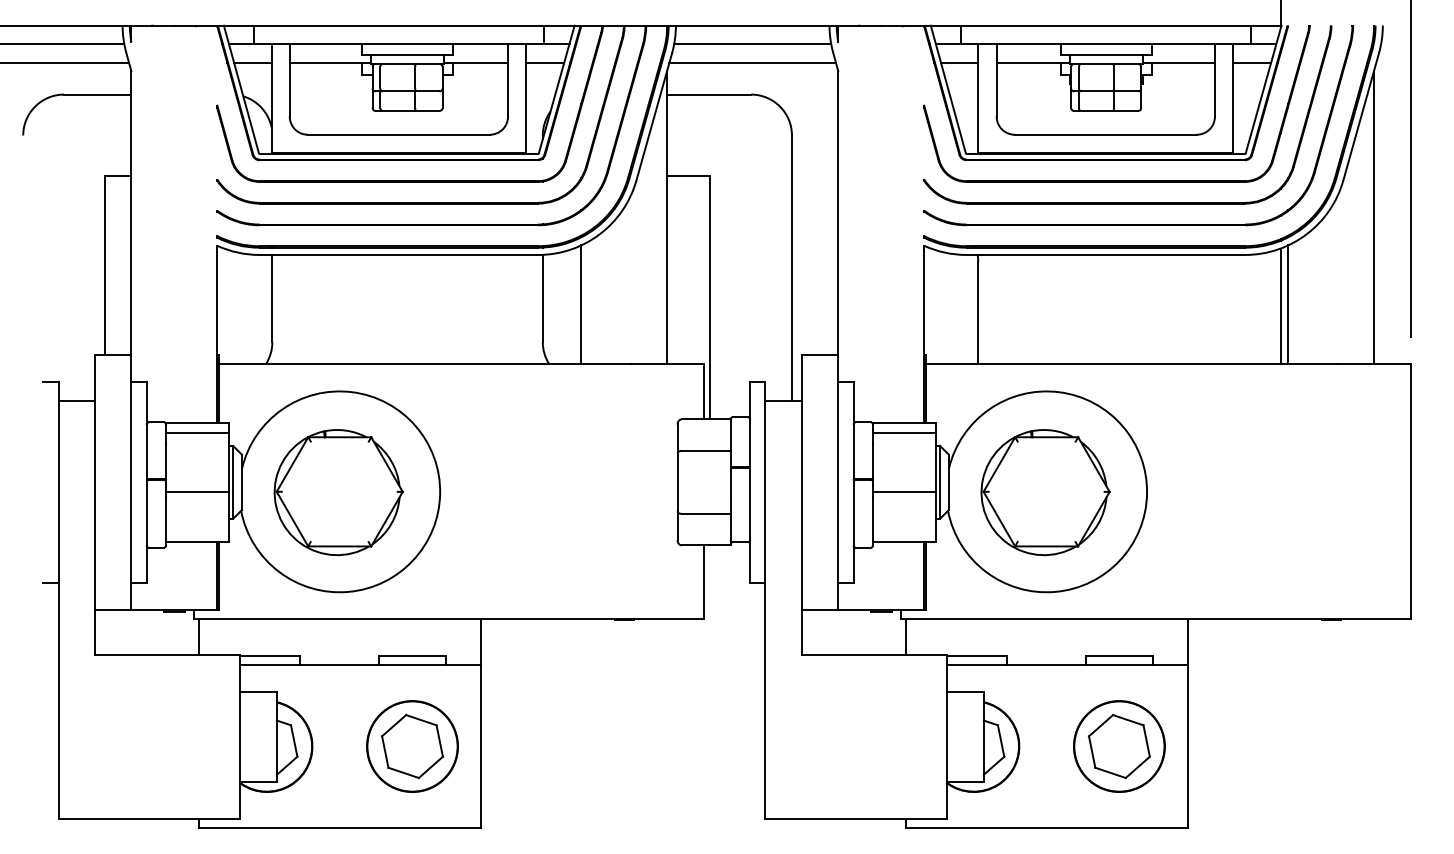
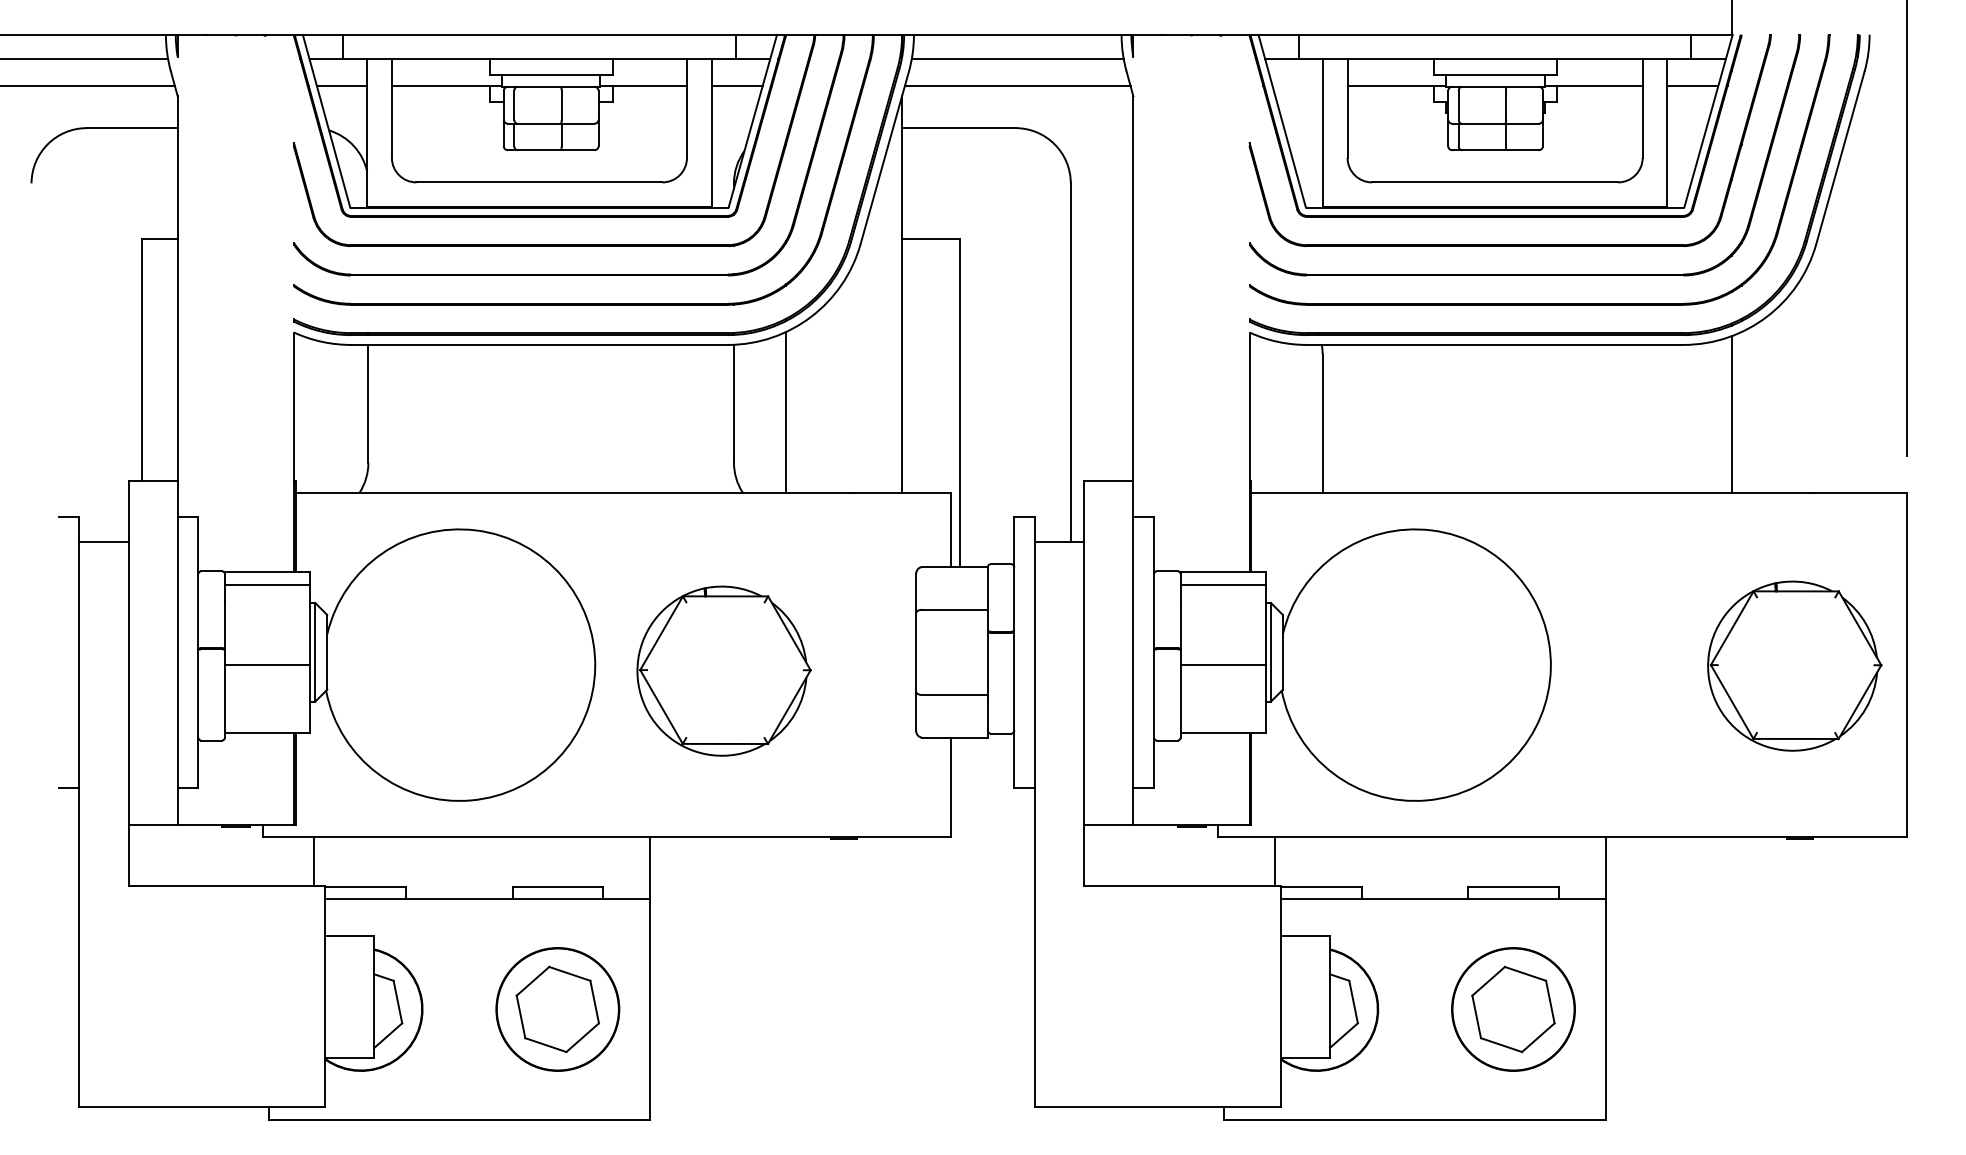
line: (959, 63) -> (1297, 85), removed
line: (1373, 216) -> (1857, 293), removed
line: (1288, 304) -> (1741, 412), removed
part: (338, 492) -> (723, 670), moved
part: (1045, 492) -> (1794, 665), moved
line: (198, 637) -> (313, 861), moved
line: (905, 637) -> (1275, 861), moved

